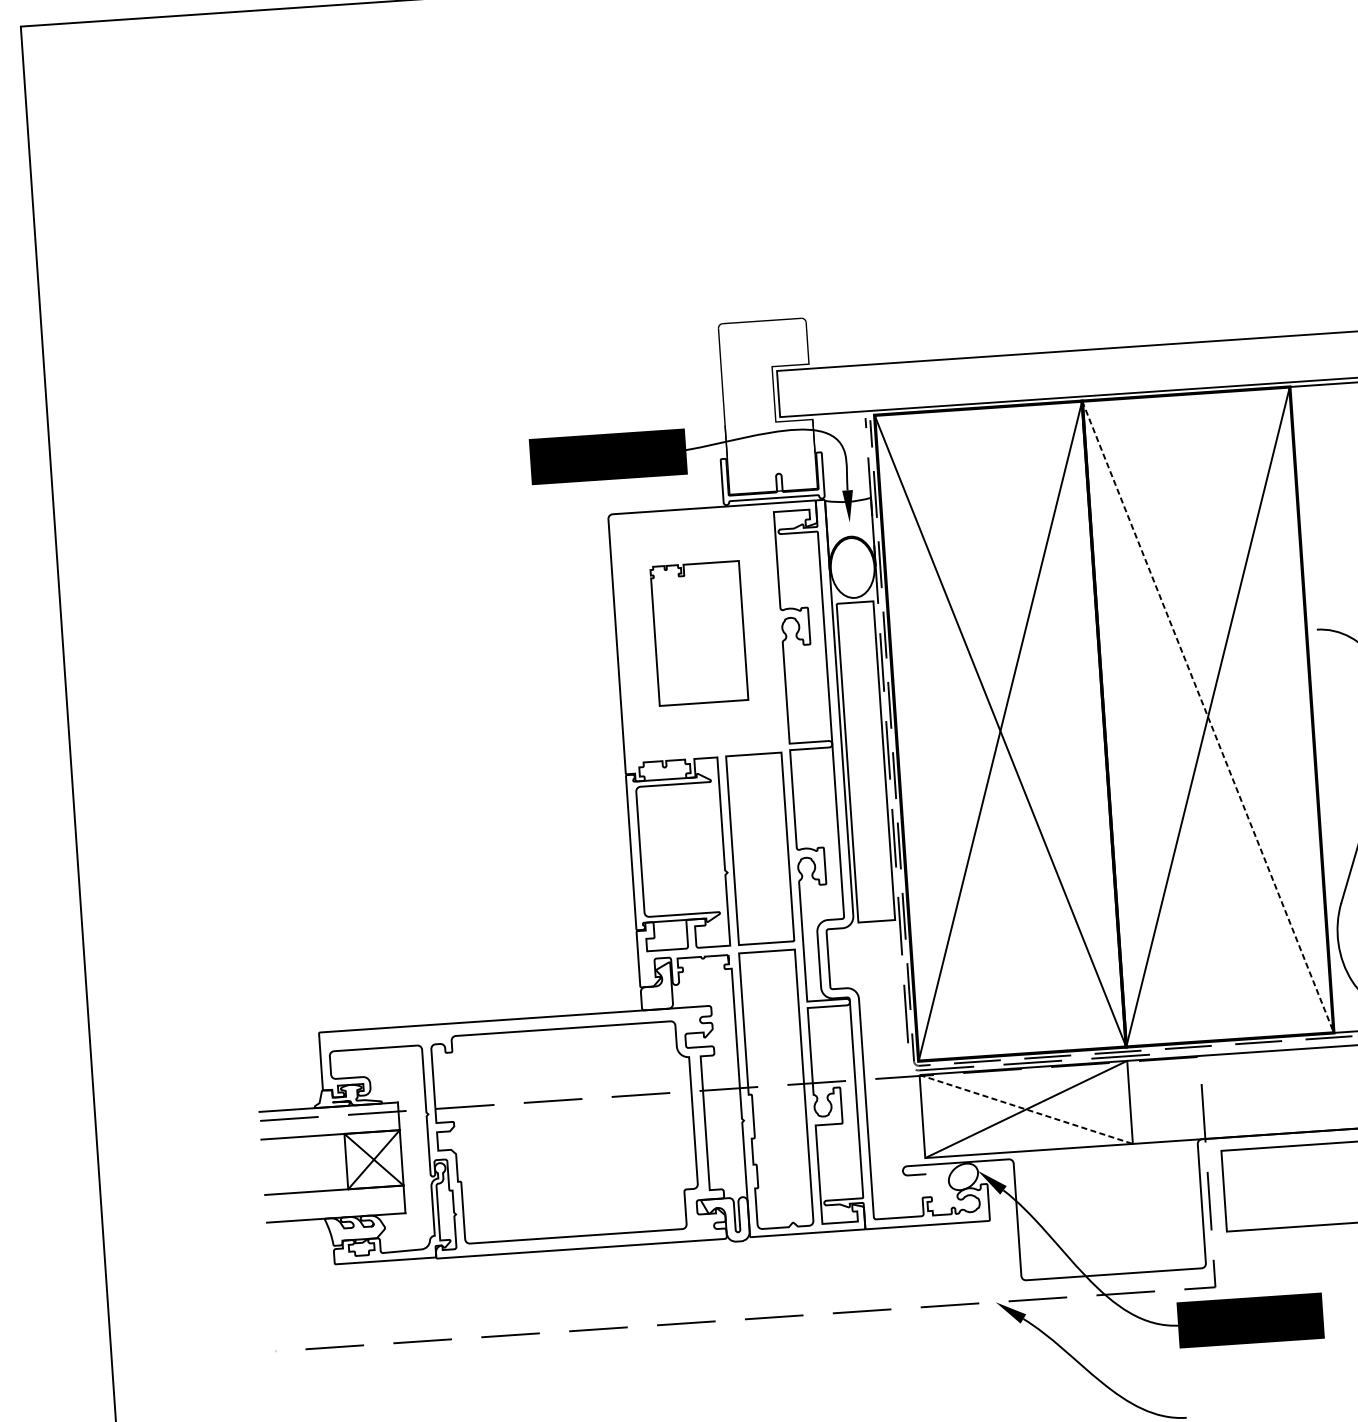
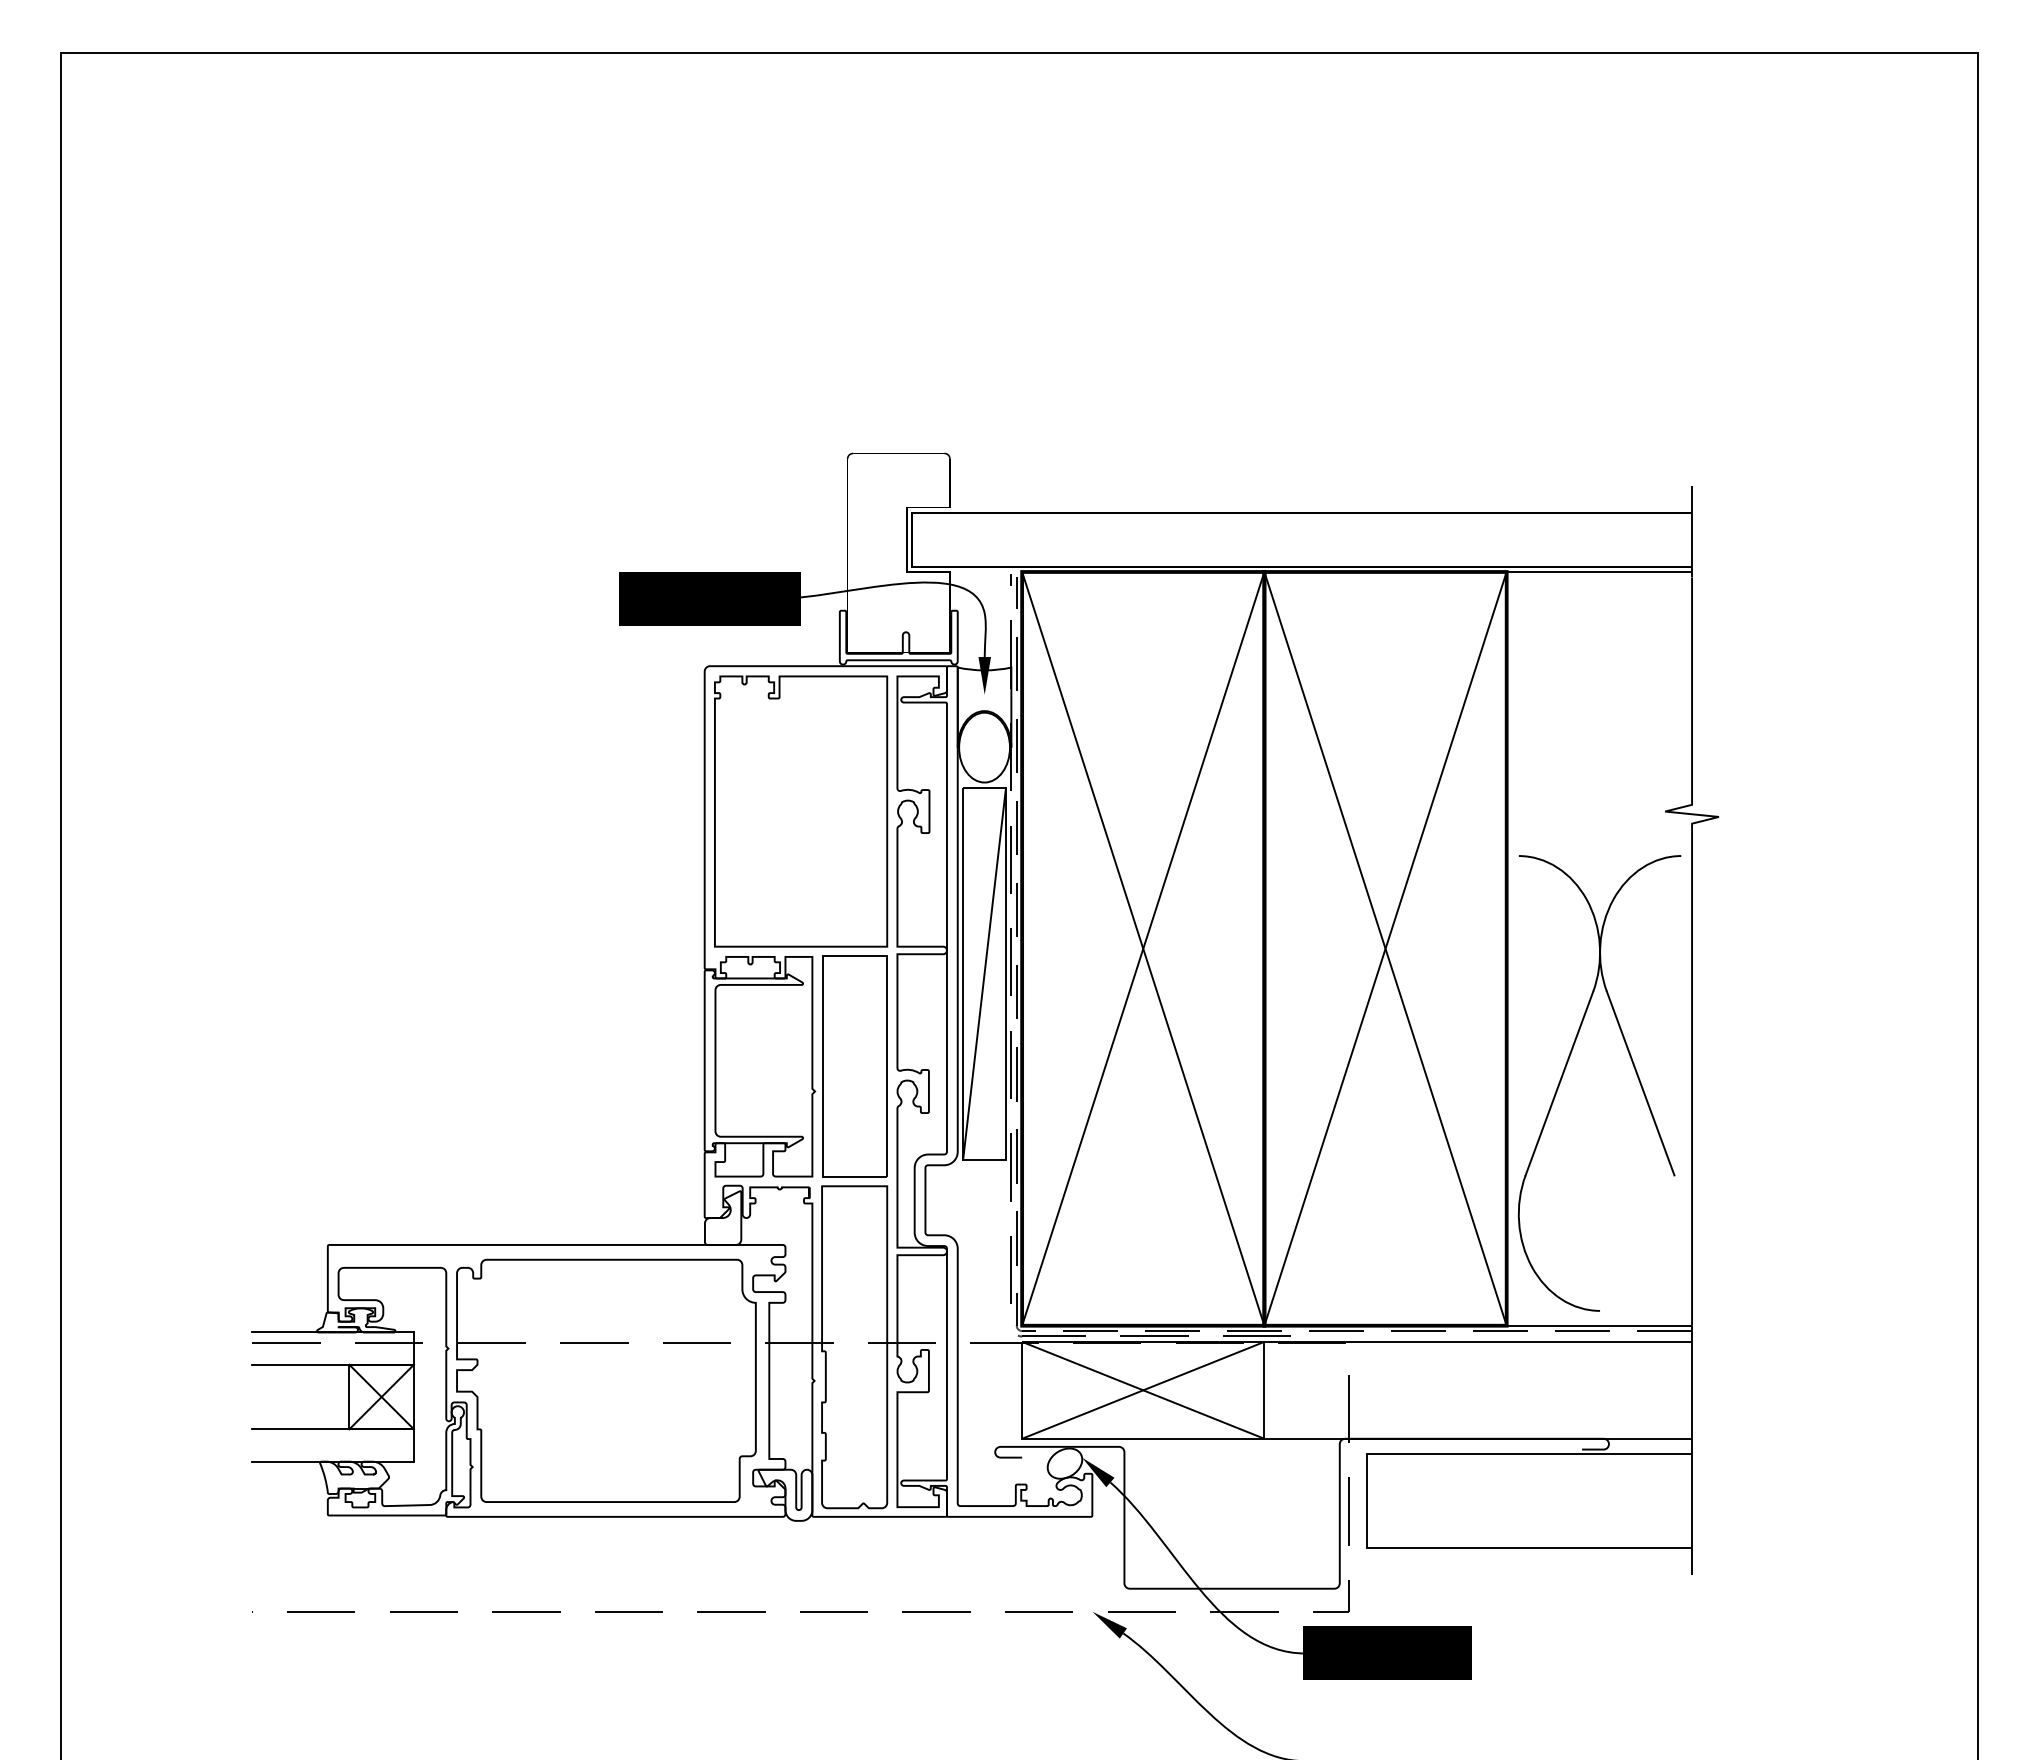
part: (699, 633) -> (801, 811), size x1.67
line: (1208, 716) -> (1385, 948), dashed -> solid
line: (865, 761) -> (984, 973), added
line: (1026, 1109) -> (1143, 1390), dashed -> solid

